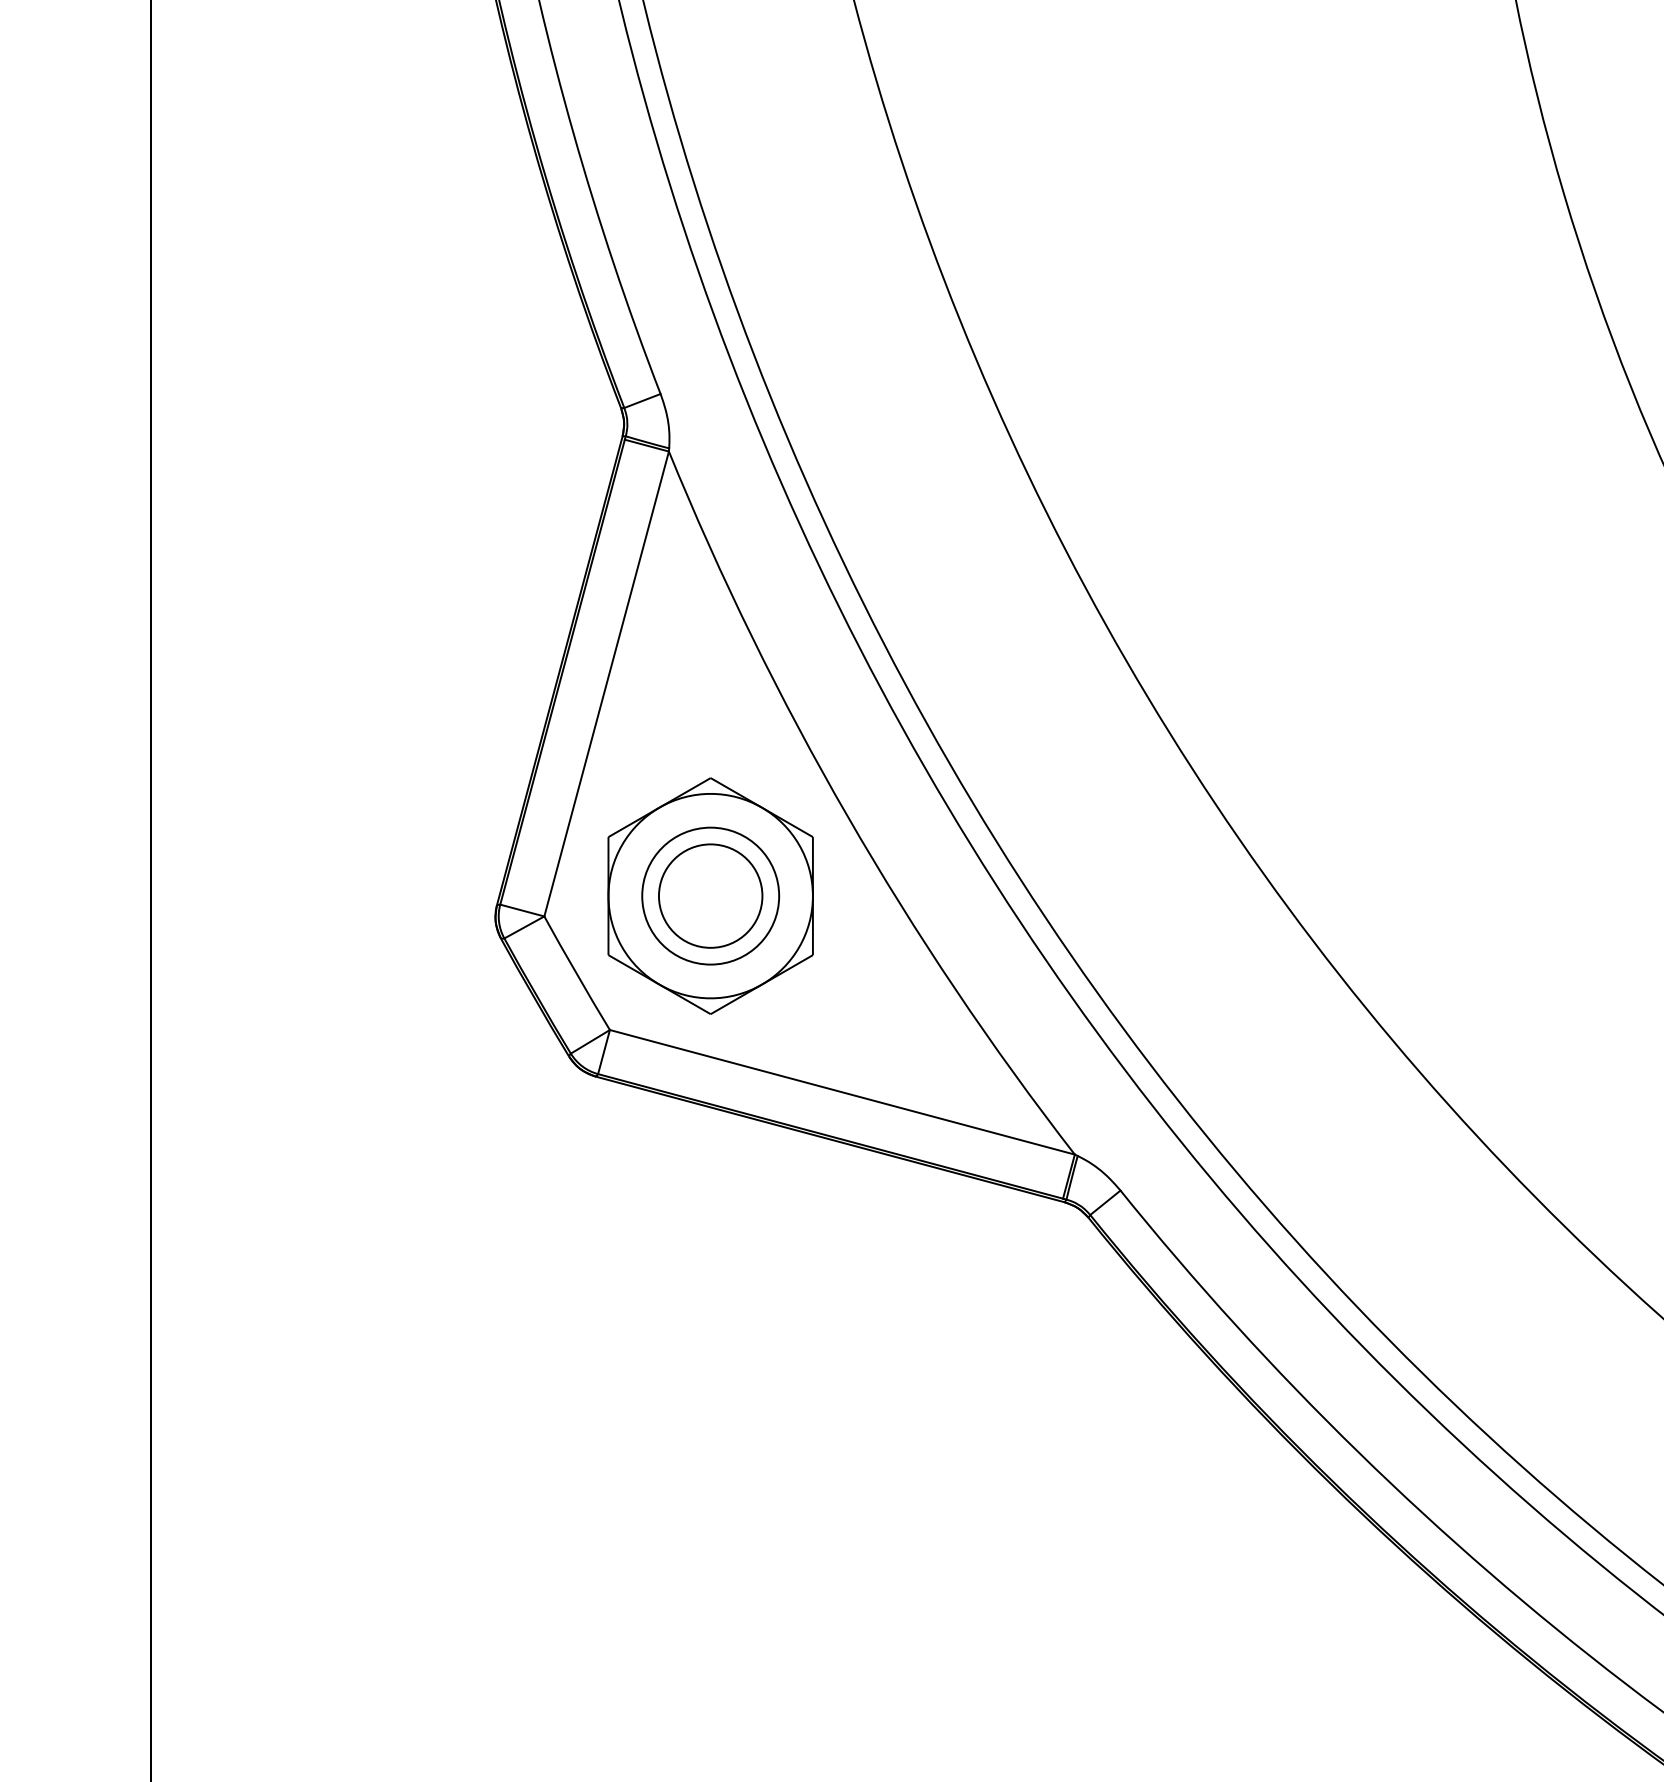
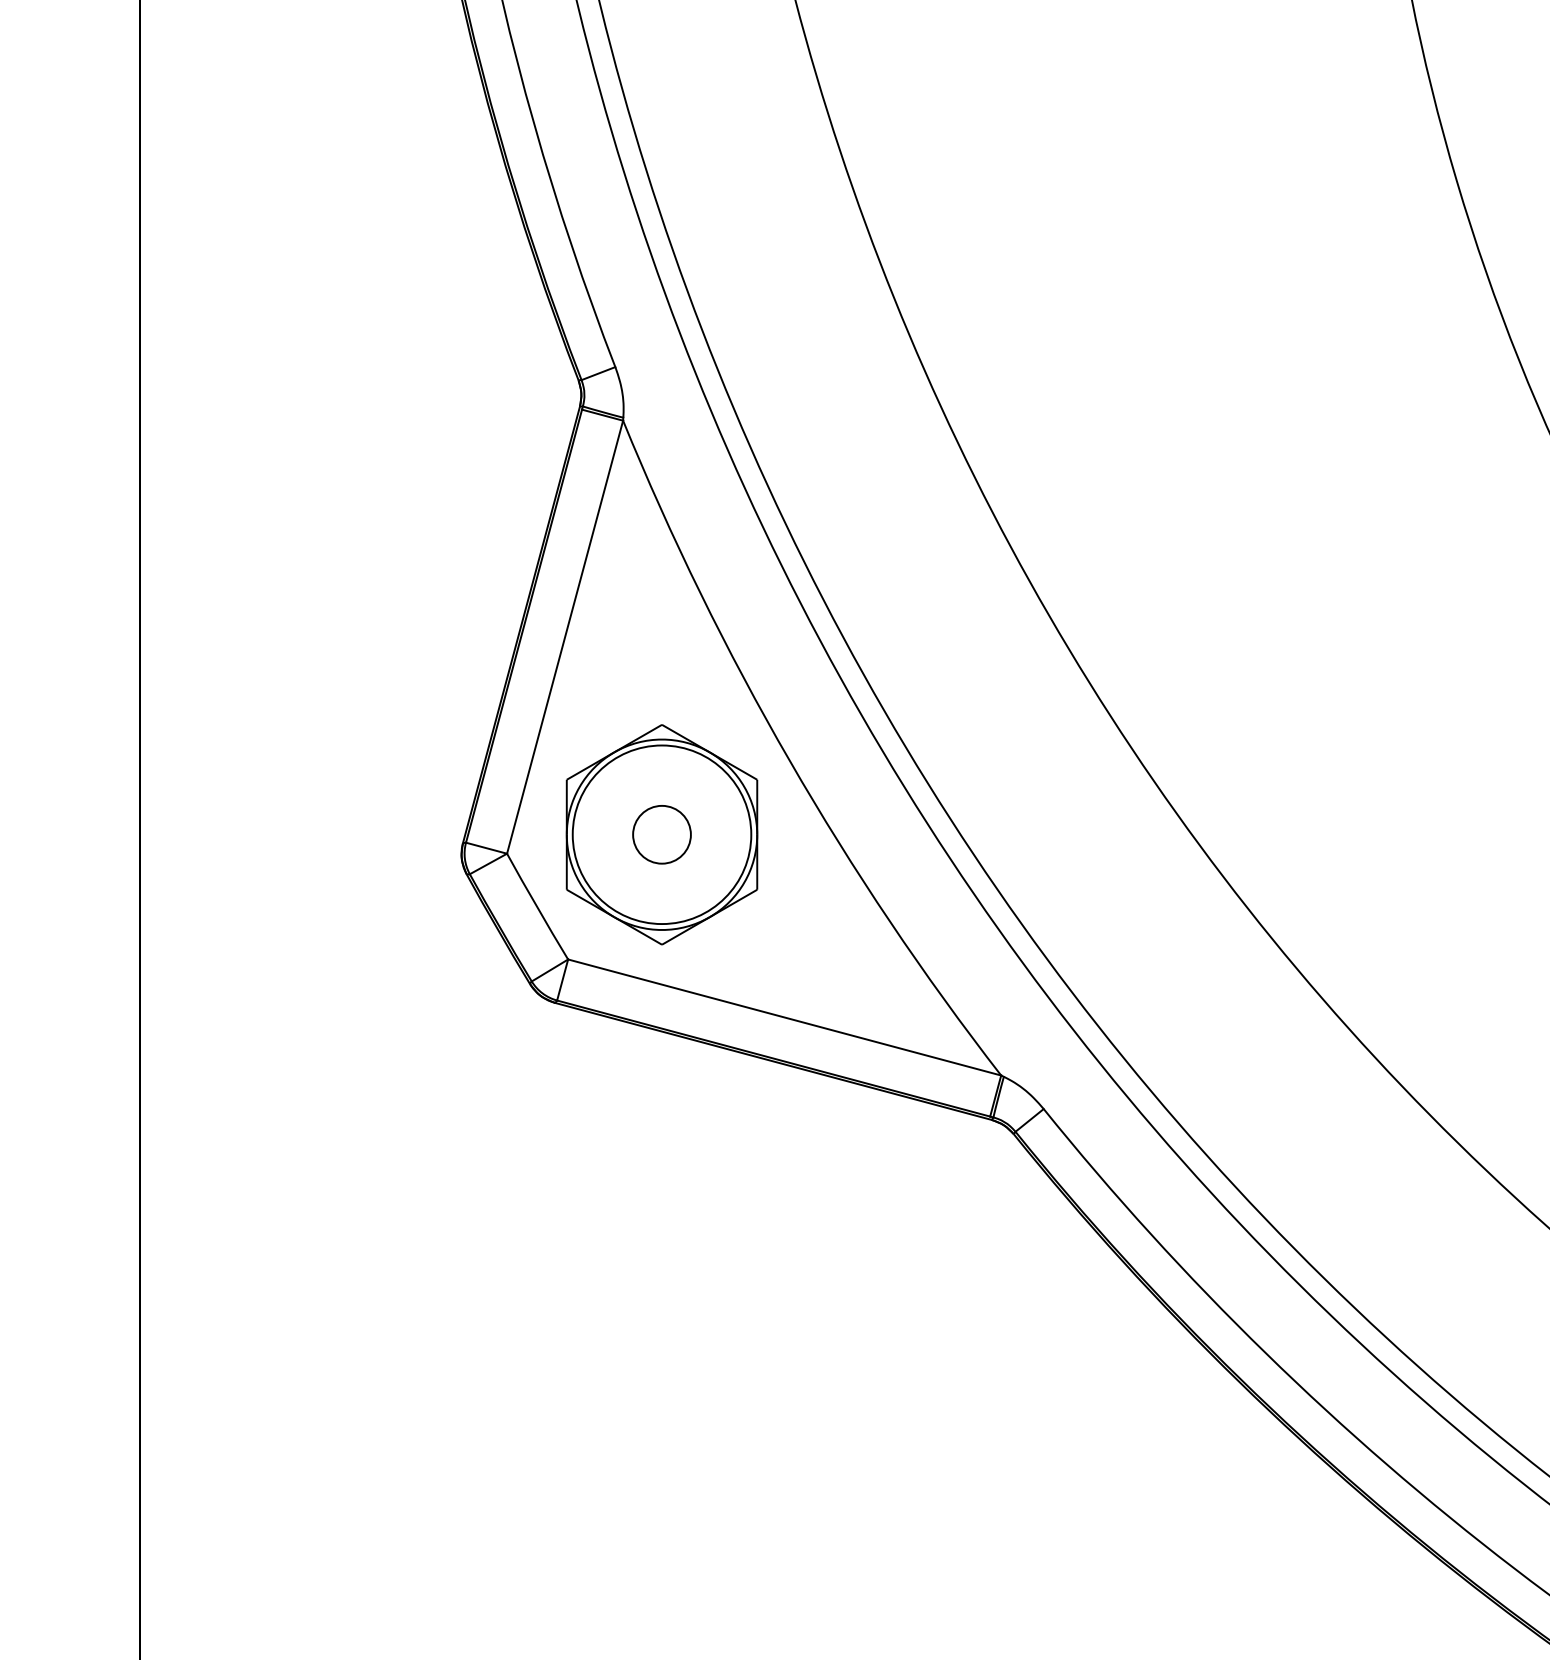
circle: (710, 895) -> (661, 834), size x0.6
circle: (710, 895) -> (661, 834), size x1.4

